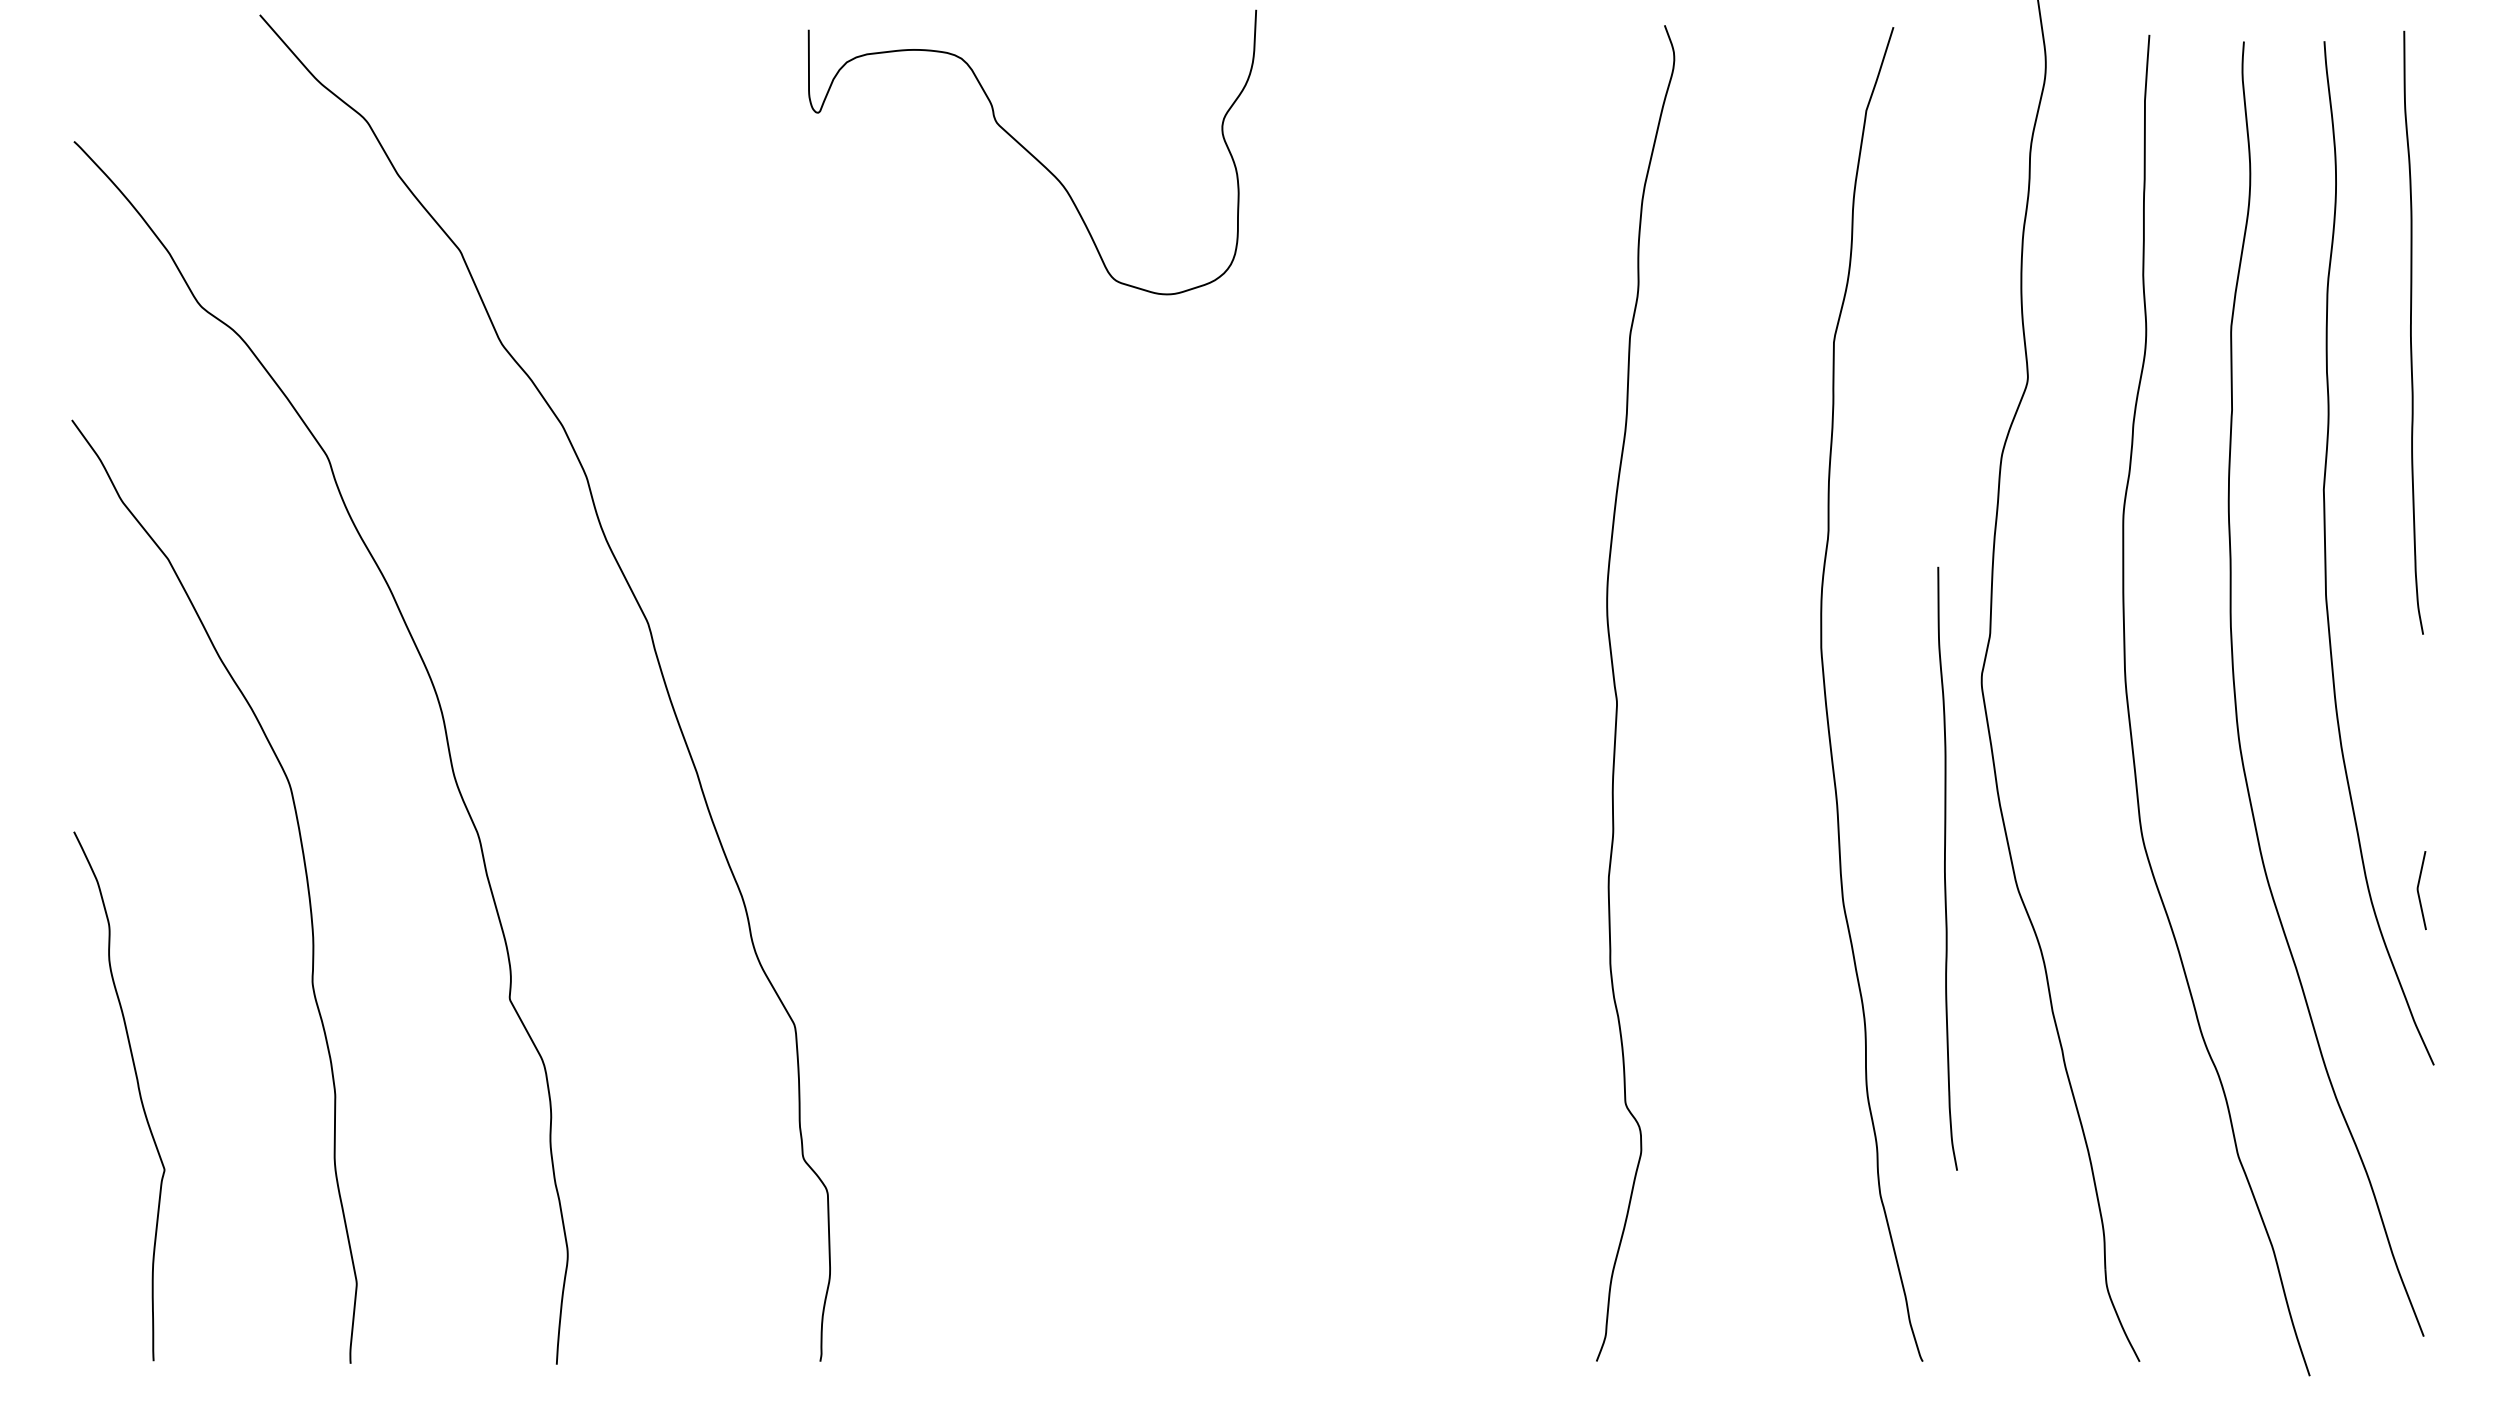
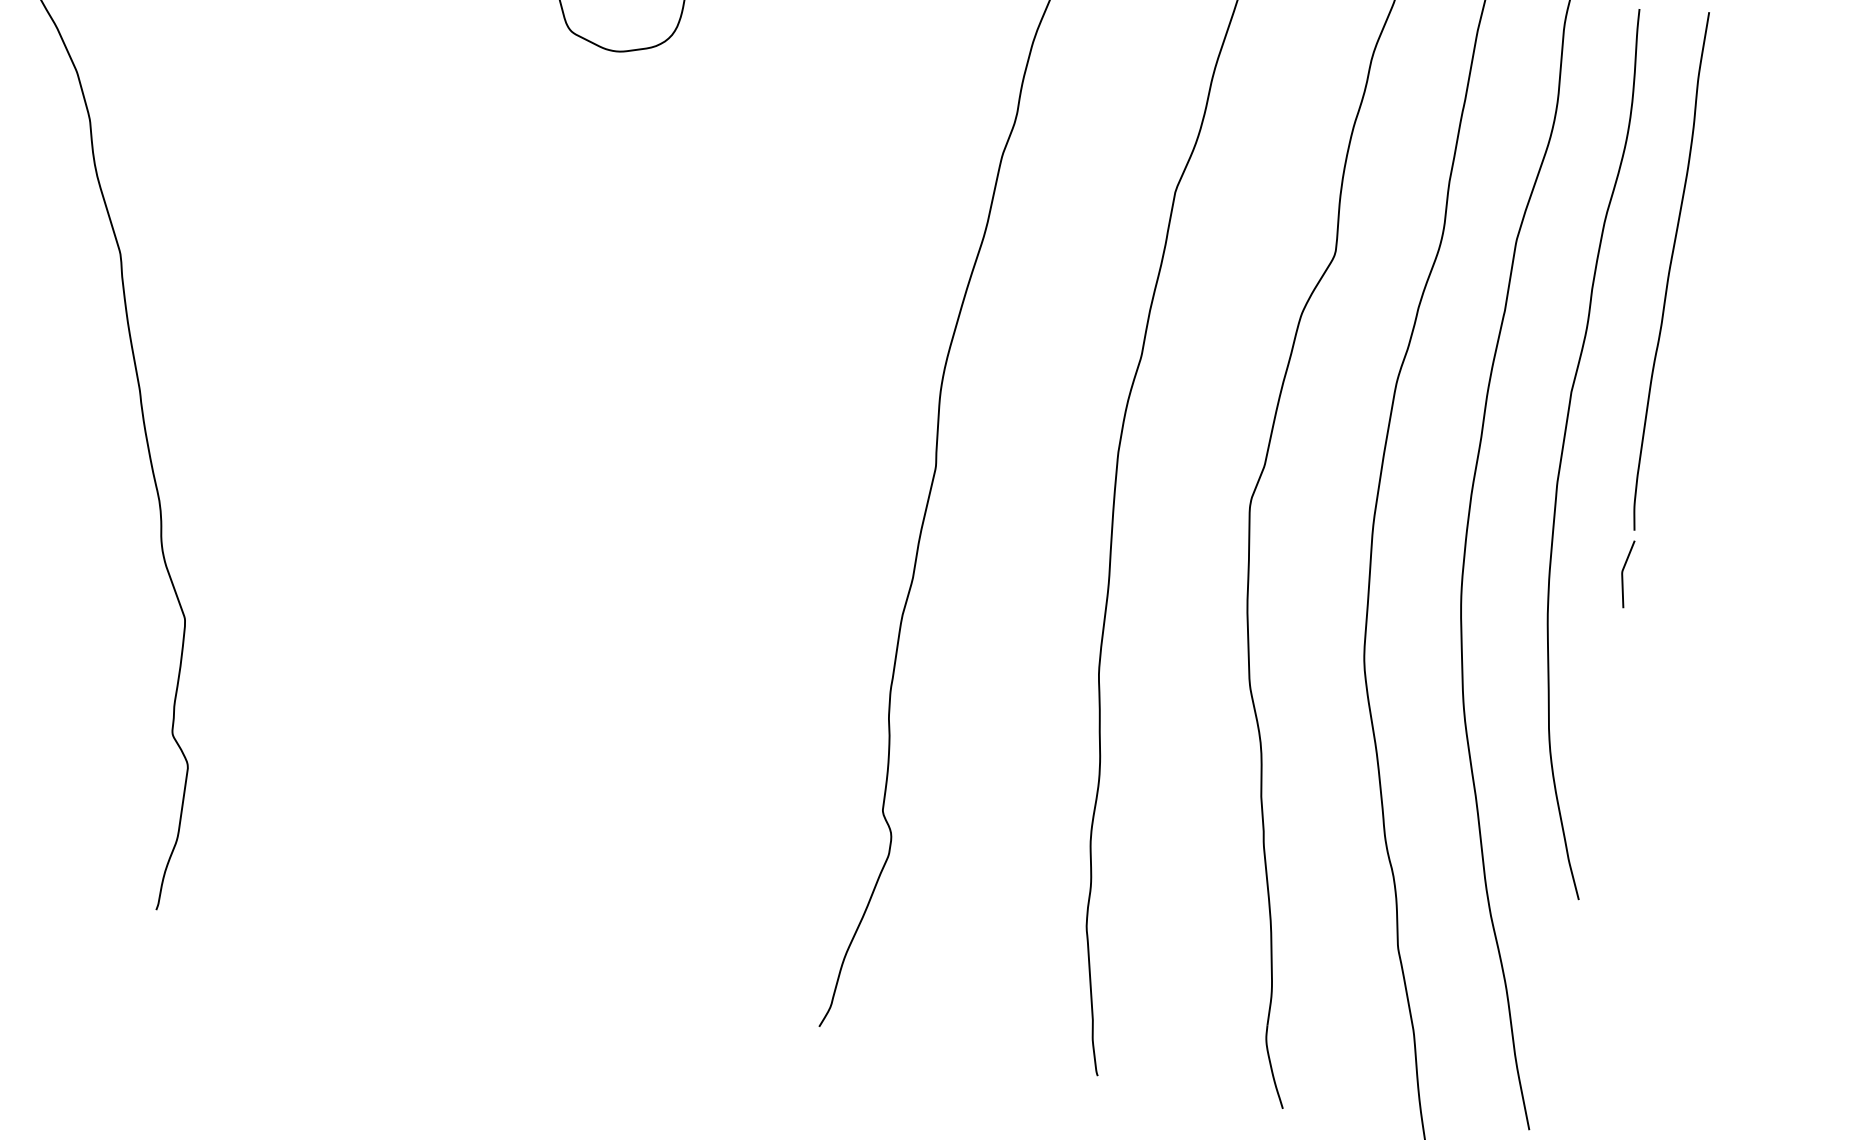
curve: (1945, 868) -> (1191, 658), removed
curve: (2418, 890) -> (1622, 573), moved

